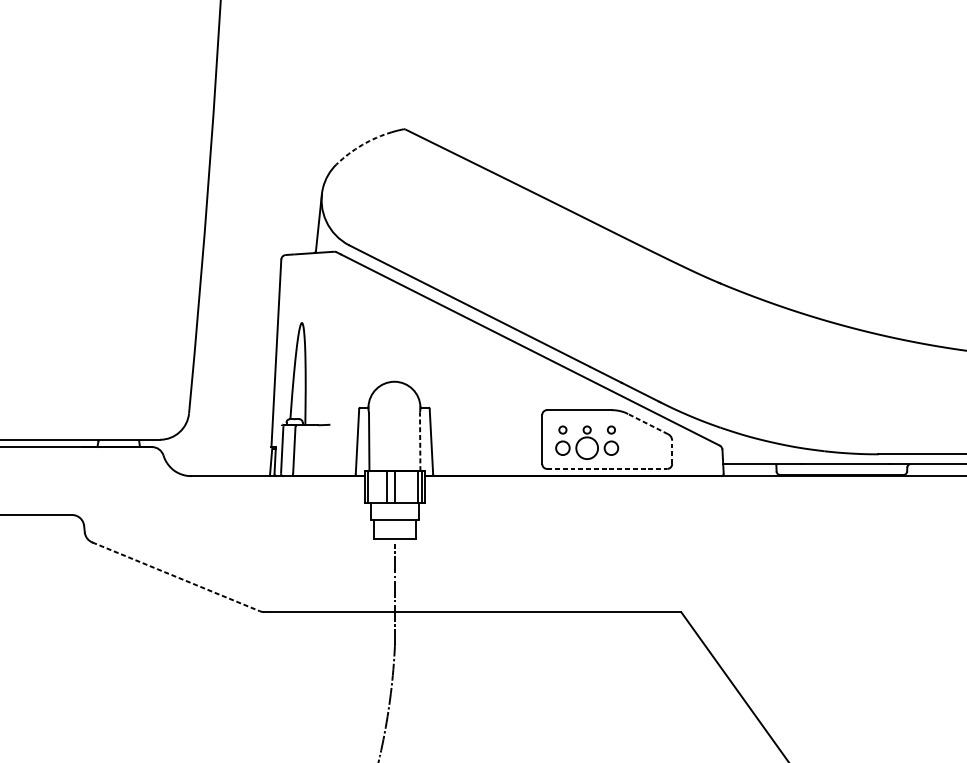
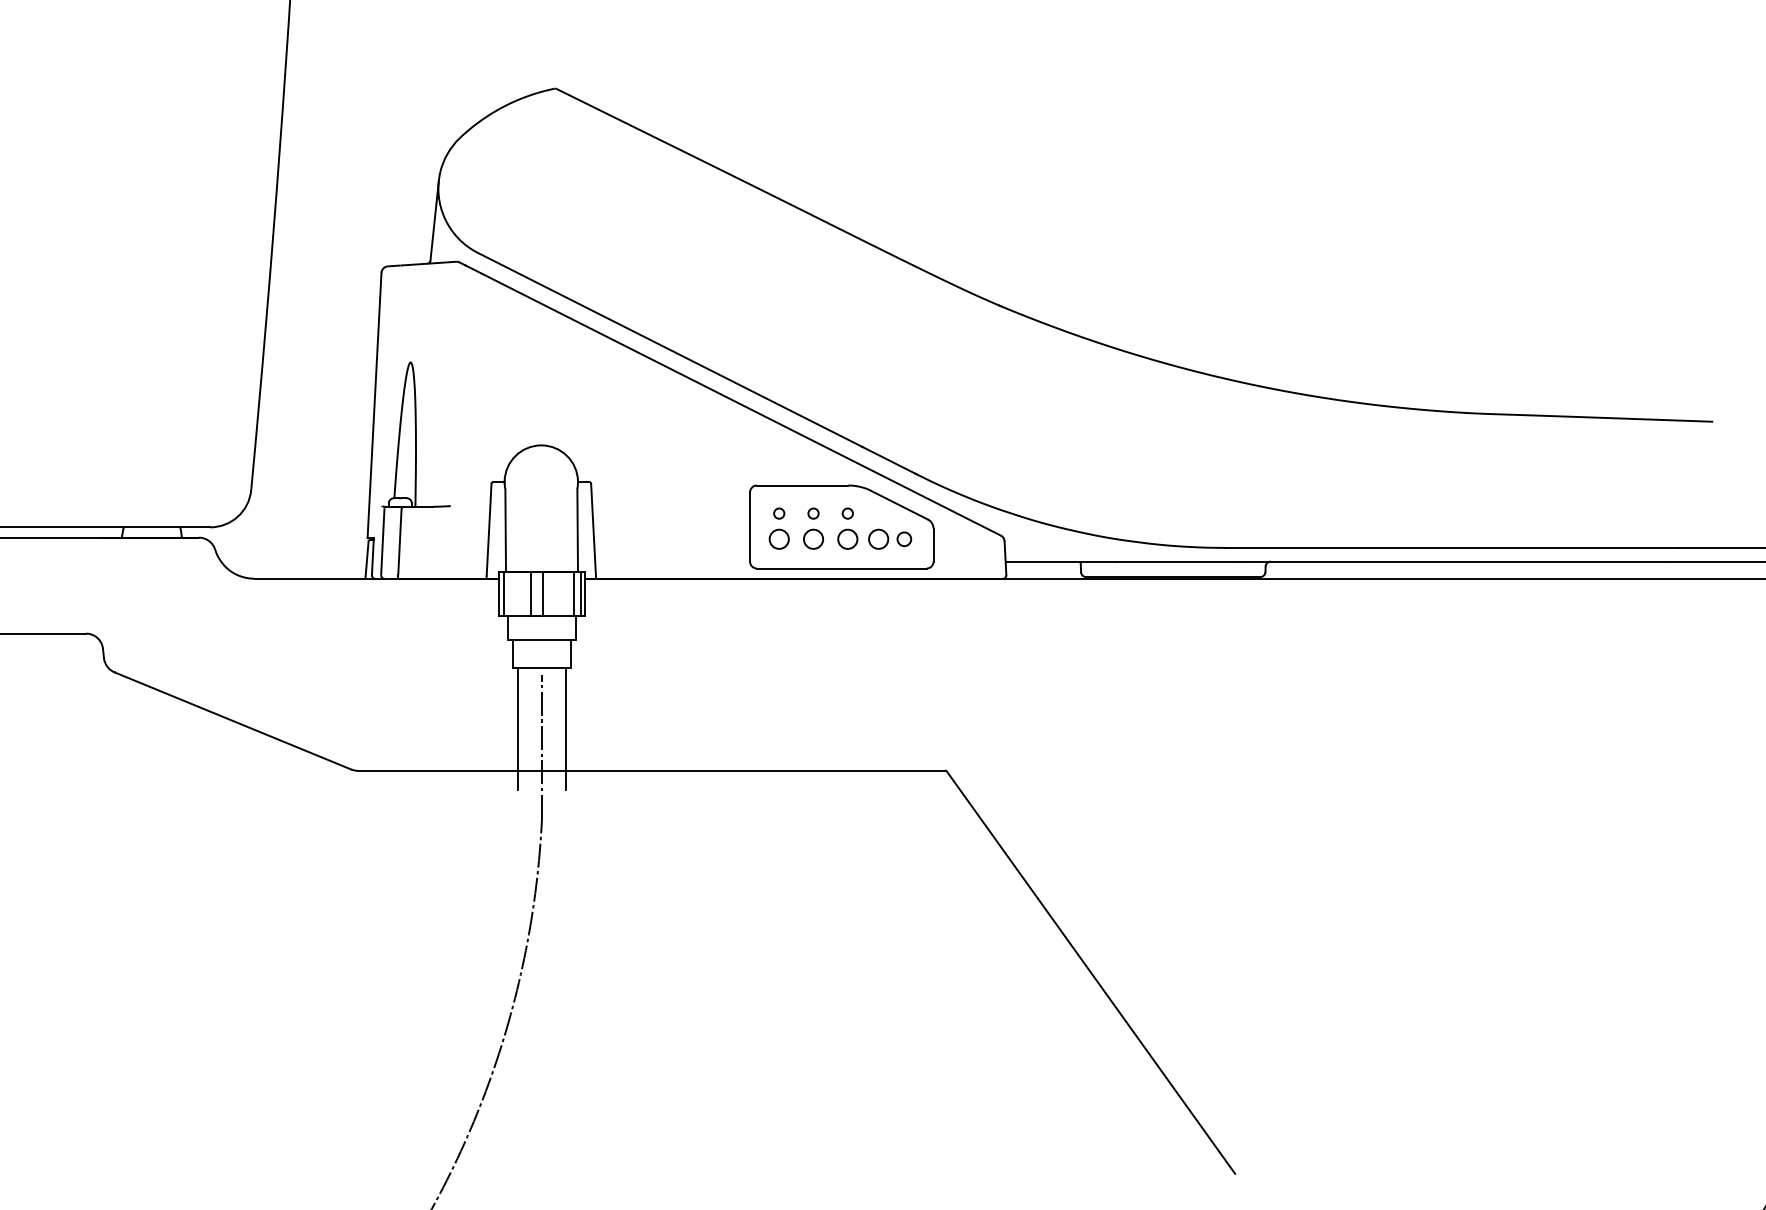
arc: (362, 145) -> (495, 111), dashed -> solid
line: (648, 424) -> (899, 505), dashed -> solid
line: (420, 441) -> (577, 529), dashed -> solid
circle: (587, 447) -> (813, 538), size x0.62
part: (641, 447) -> (890, 538), added
line: (672, 451) -> (933, 544), dashed -> solid
line: (606, 468) -> (841, 568), dashed -> solid
line: (175, 576) -> (232, 720), dashed -> solid
line: (378, 582) -> (518, 728), added
line: (412, 582) -> (566, 728), added

